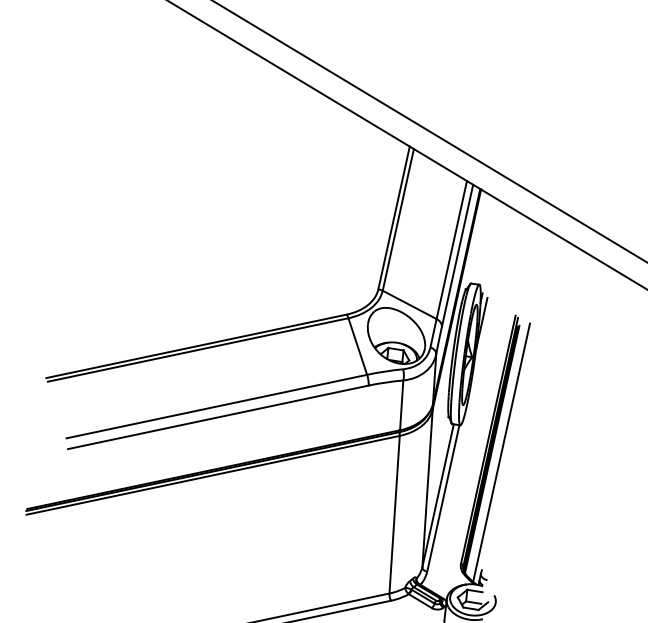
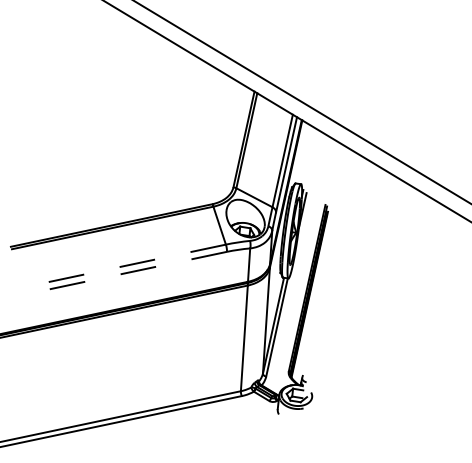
line: (217, 405) -> (125, 265), solid -> dashed
line: (218, 417) -> (126, 273), solid -> dashed
line: (502, 452) -> (316, 296), removed

